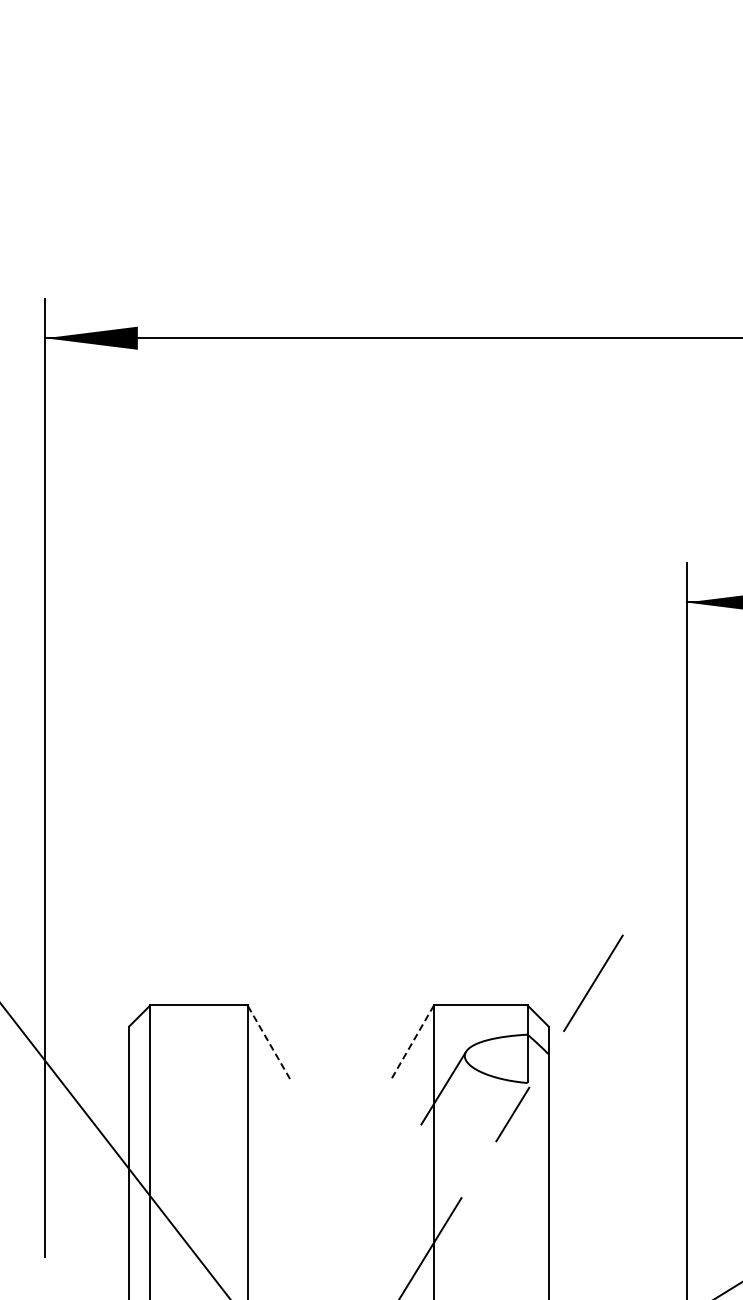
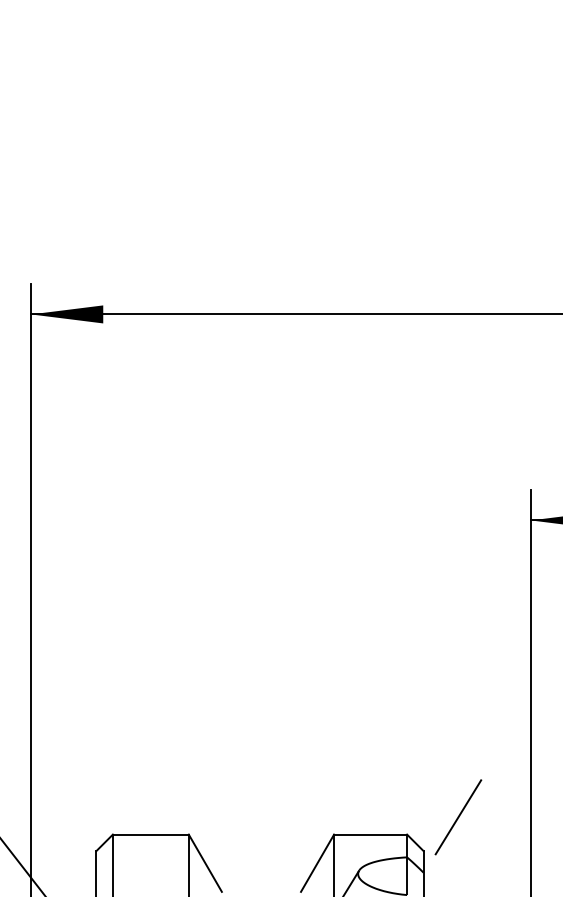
line: (268, 1041) -> (205, 862), dashed -> solid
line: (412, 1042) -> (317, 863), dashed -> solid

